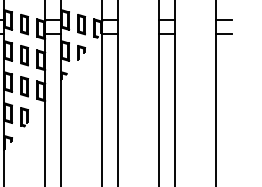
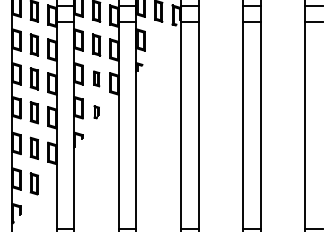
part: (81, 52) -> (158, 41), removed
part: (24, 86) -> (96, 78), size x0.7
part: (24, 117) -> (96, 112), size x0.6

